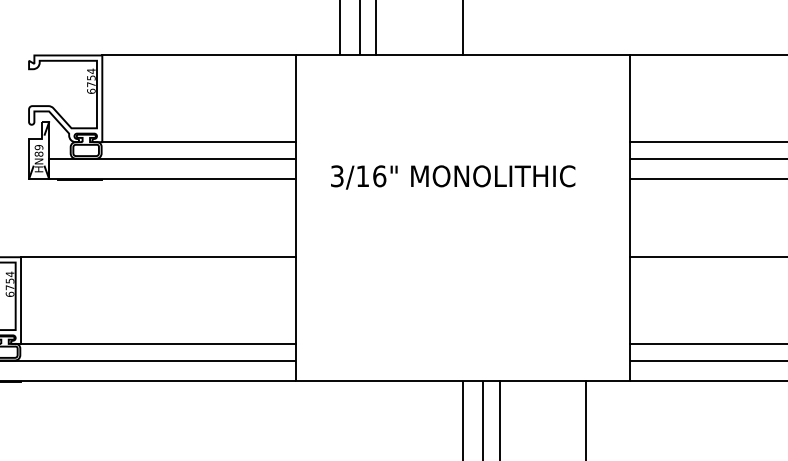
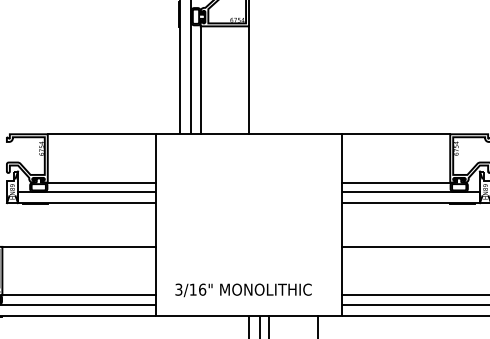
text: (453, 177) -> (243, 290), moved

